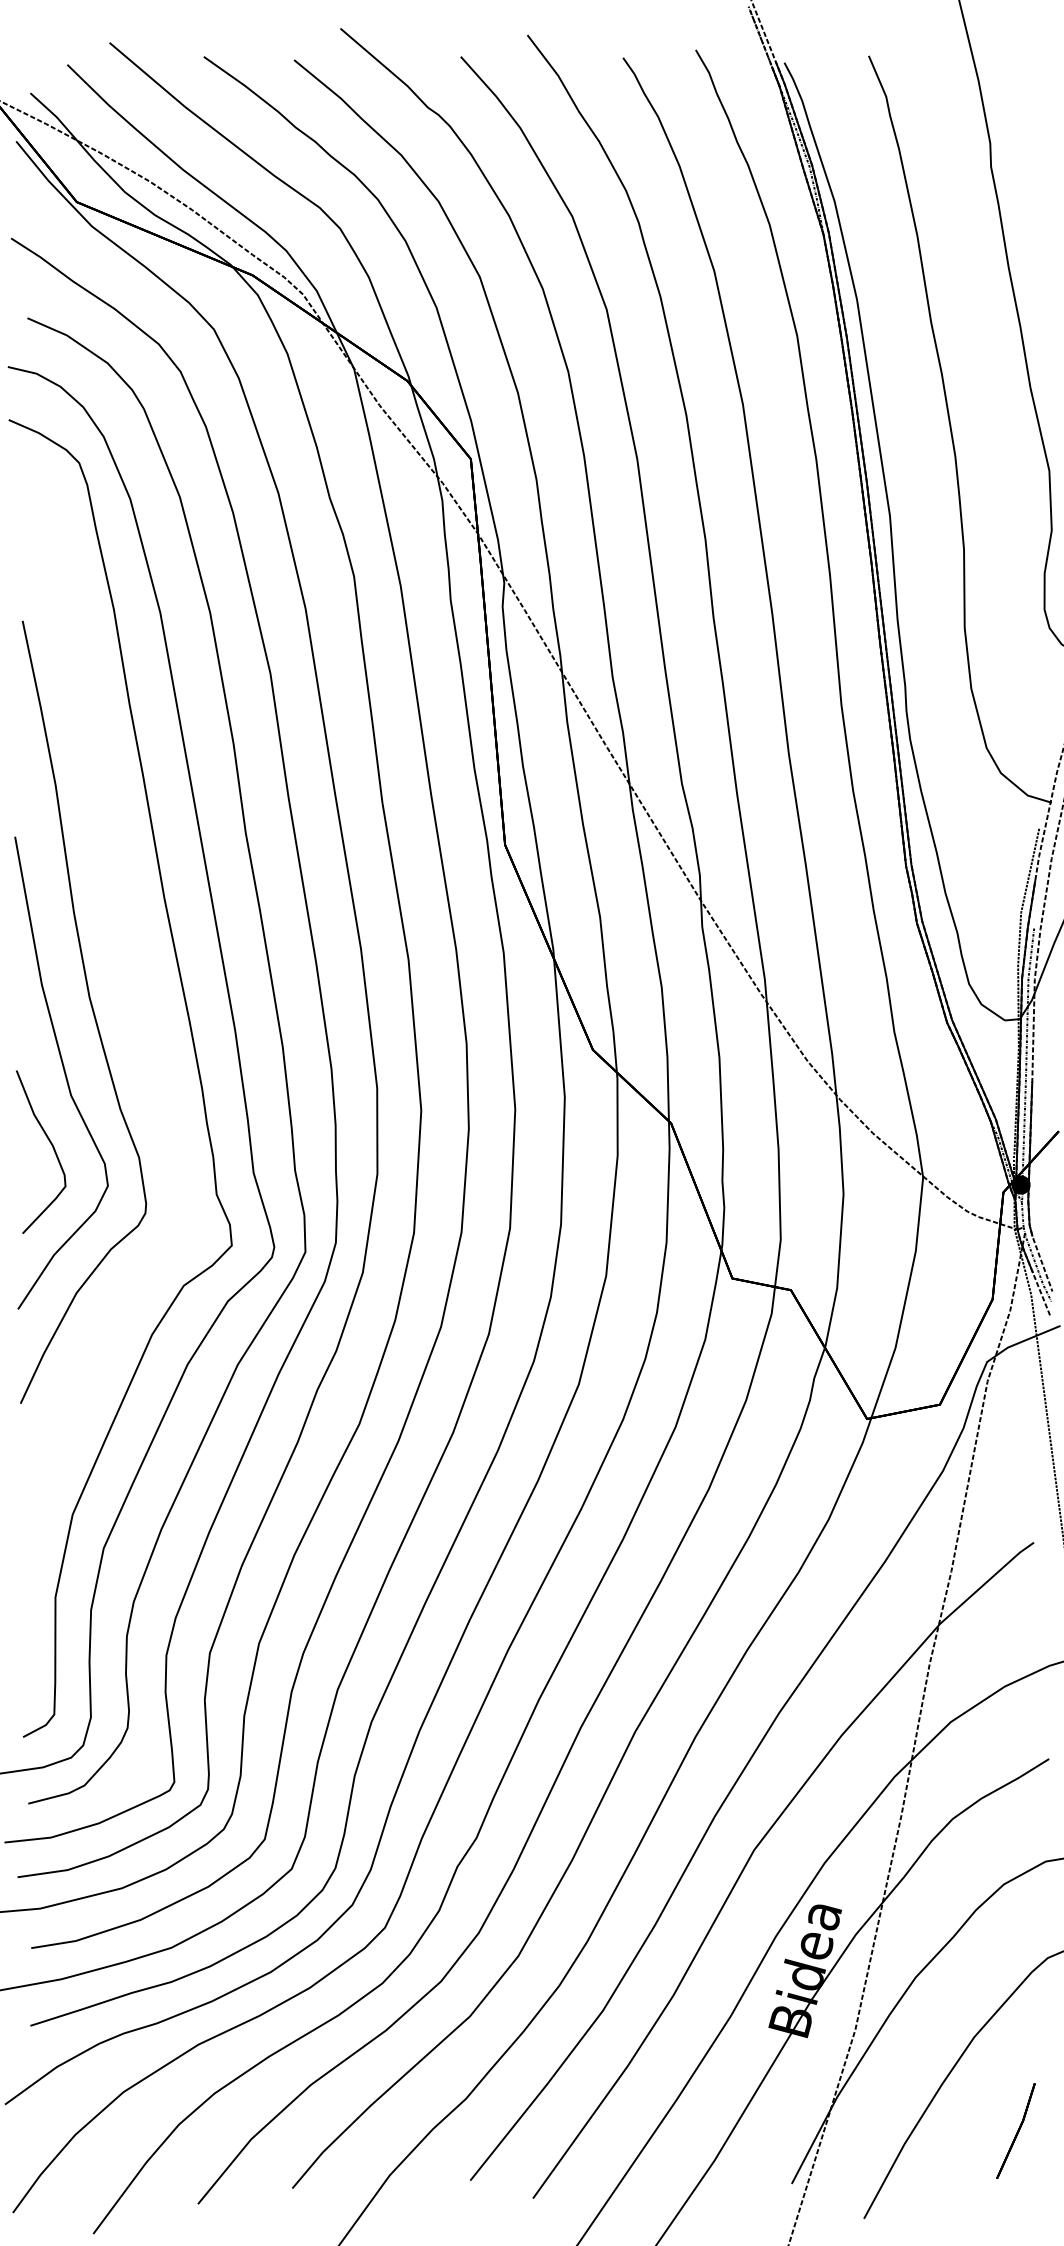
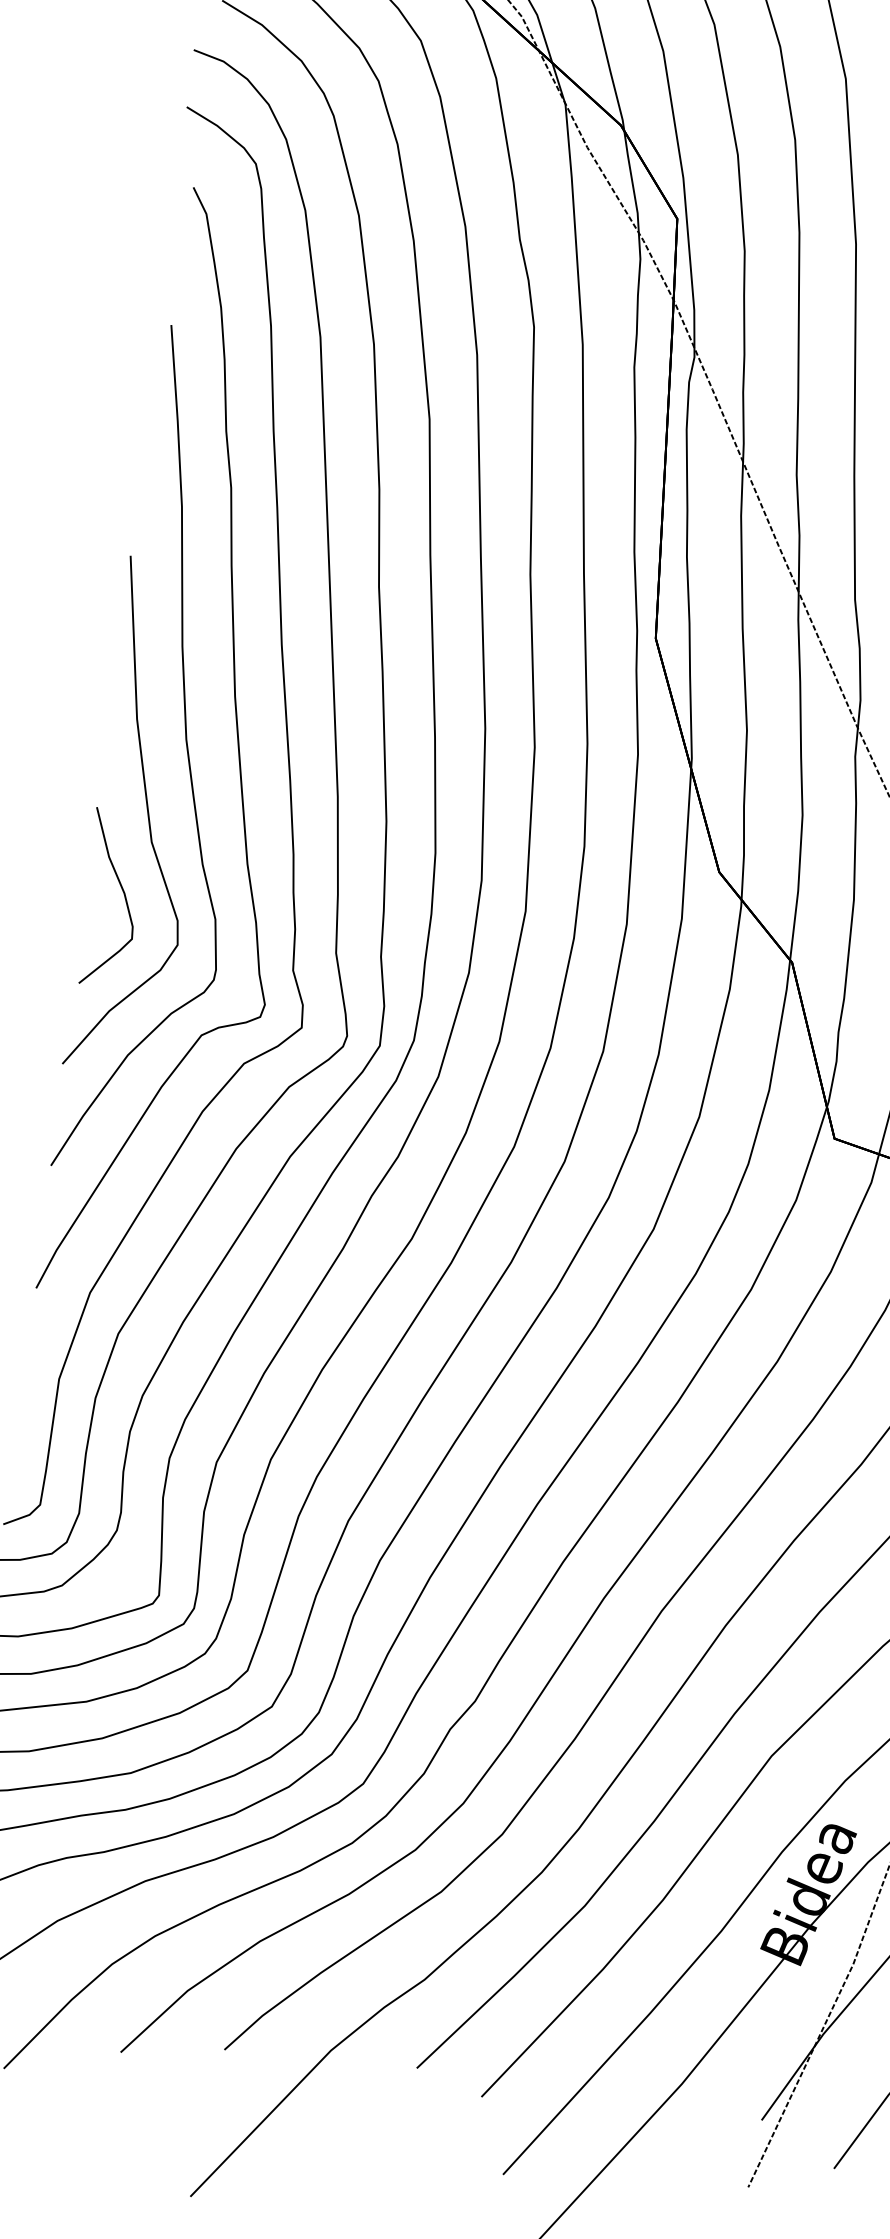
part: (137, 999) -> (237, 749), added

